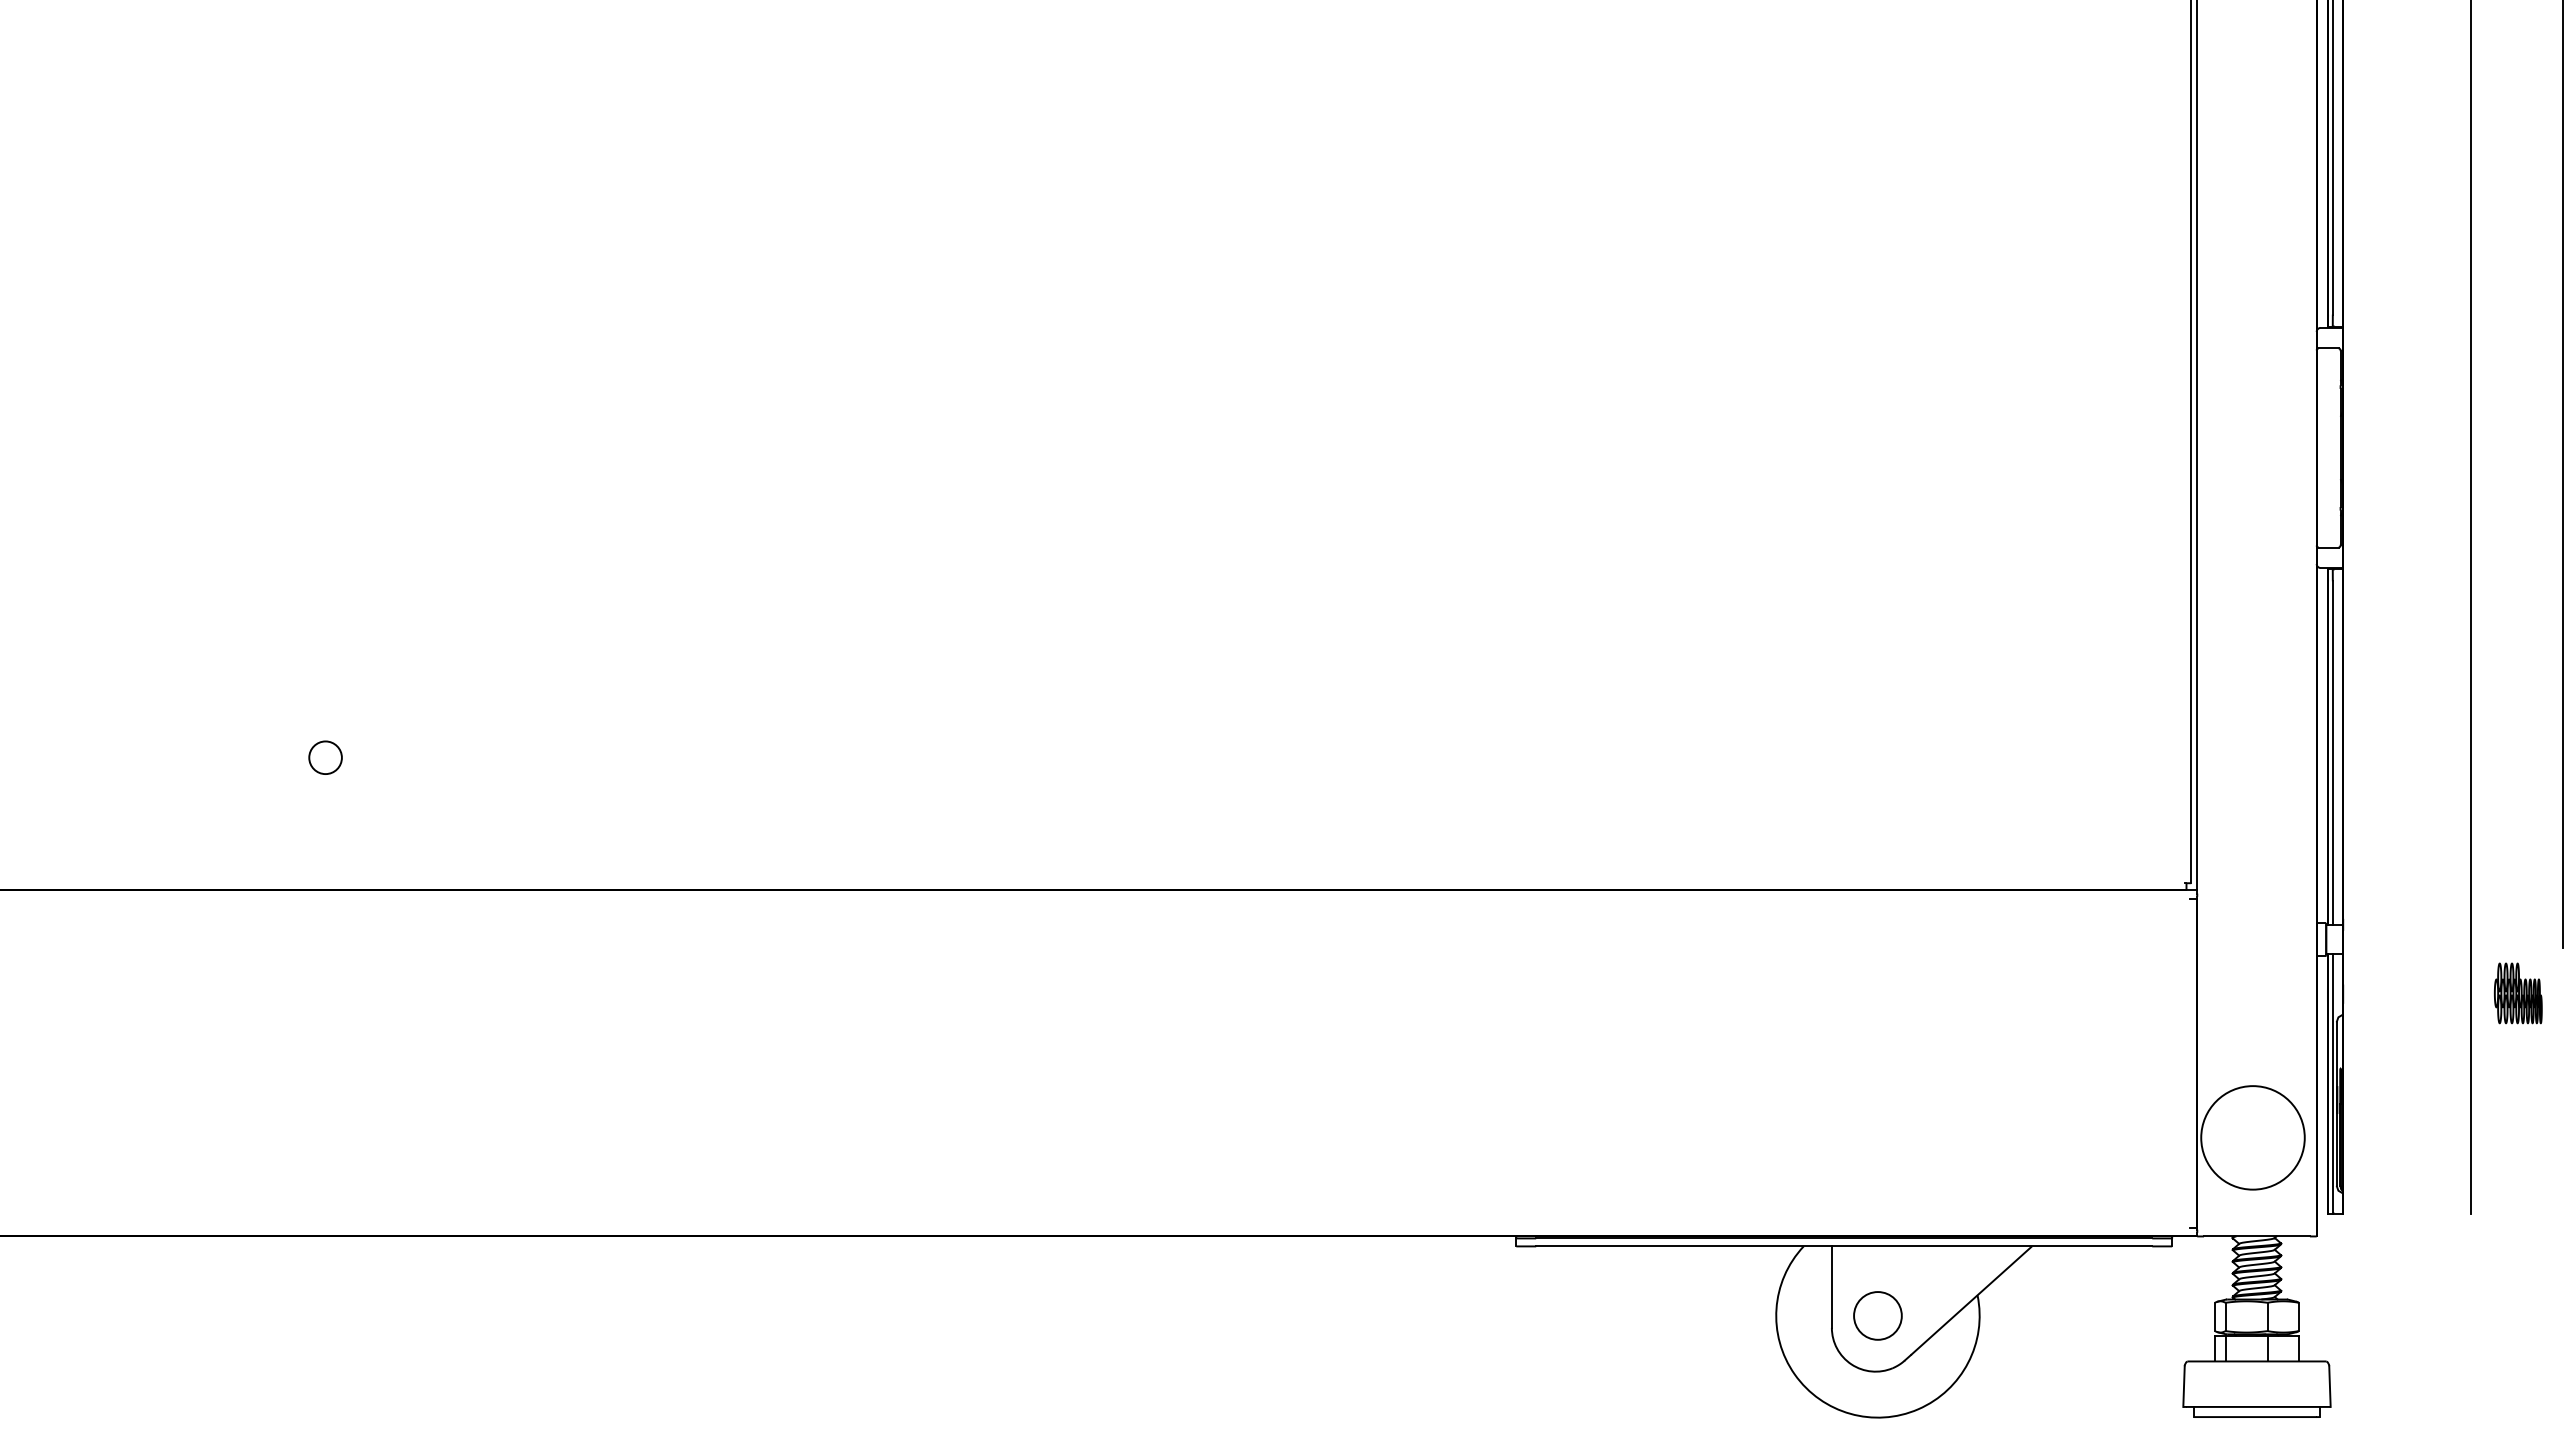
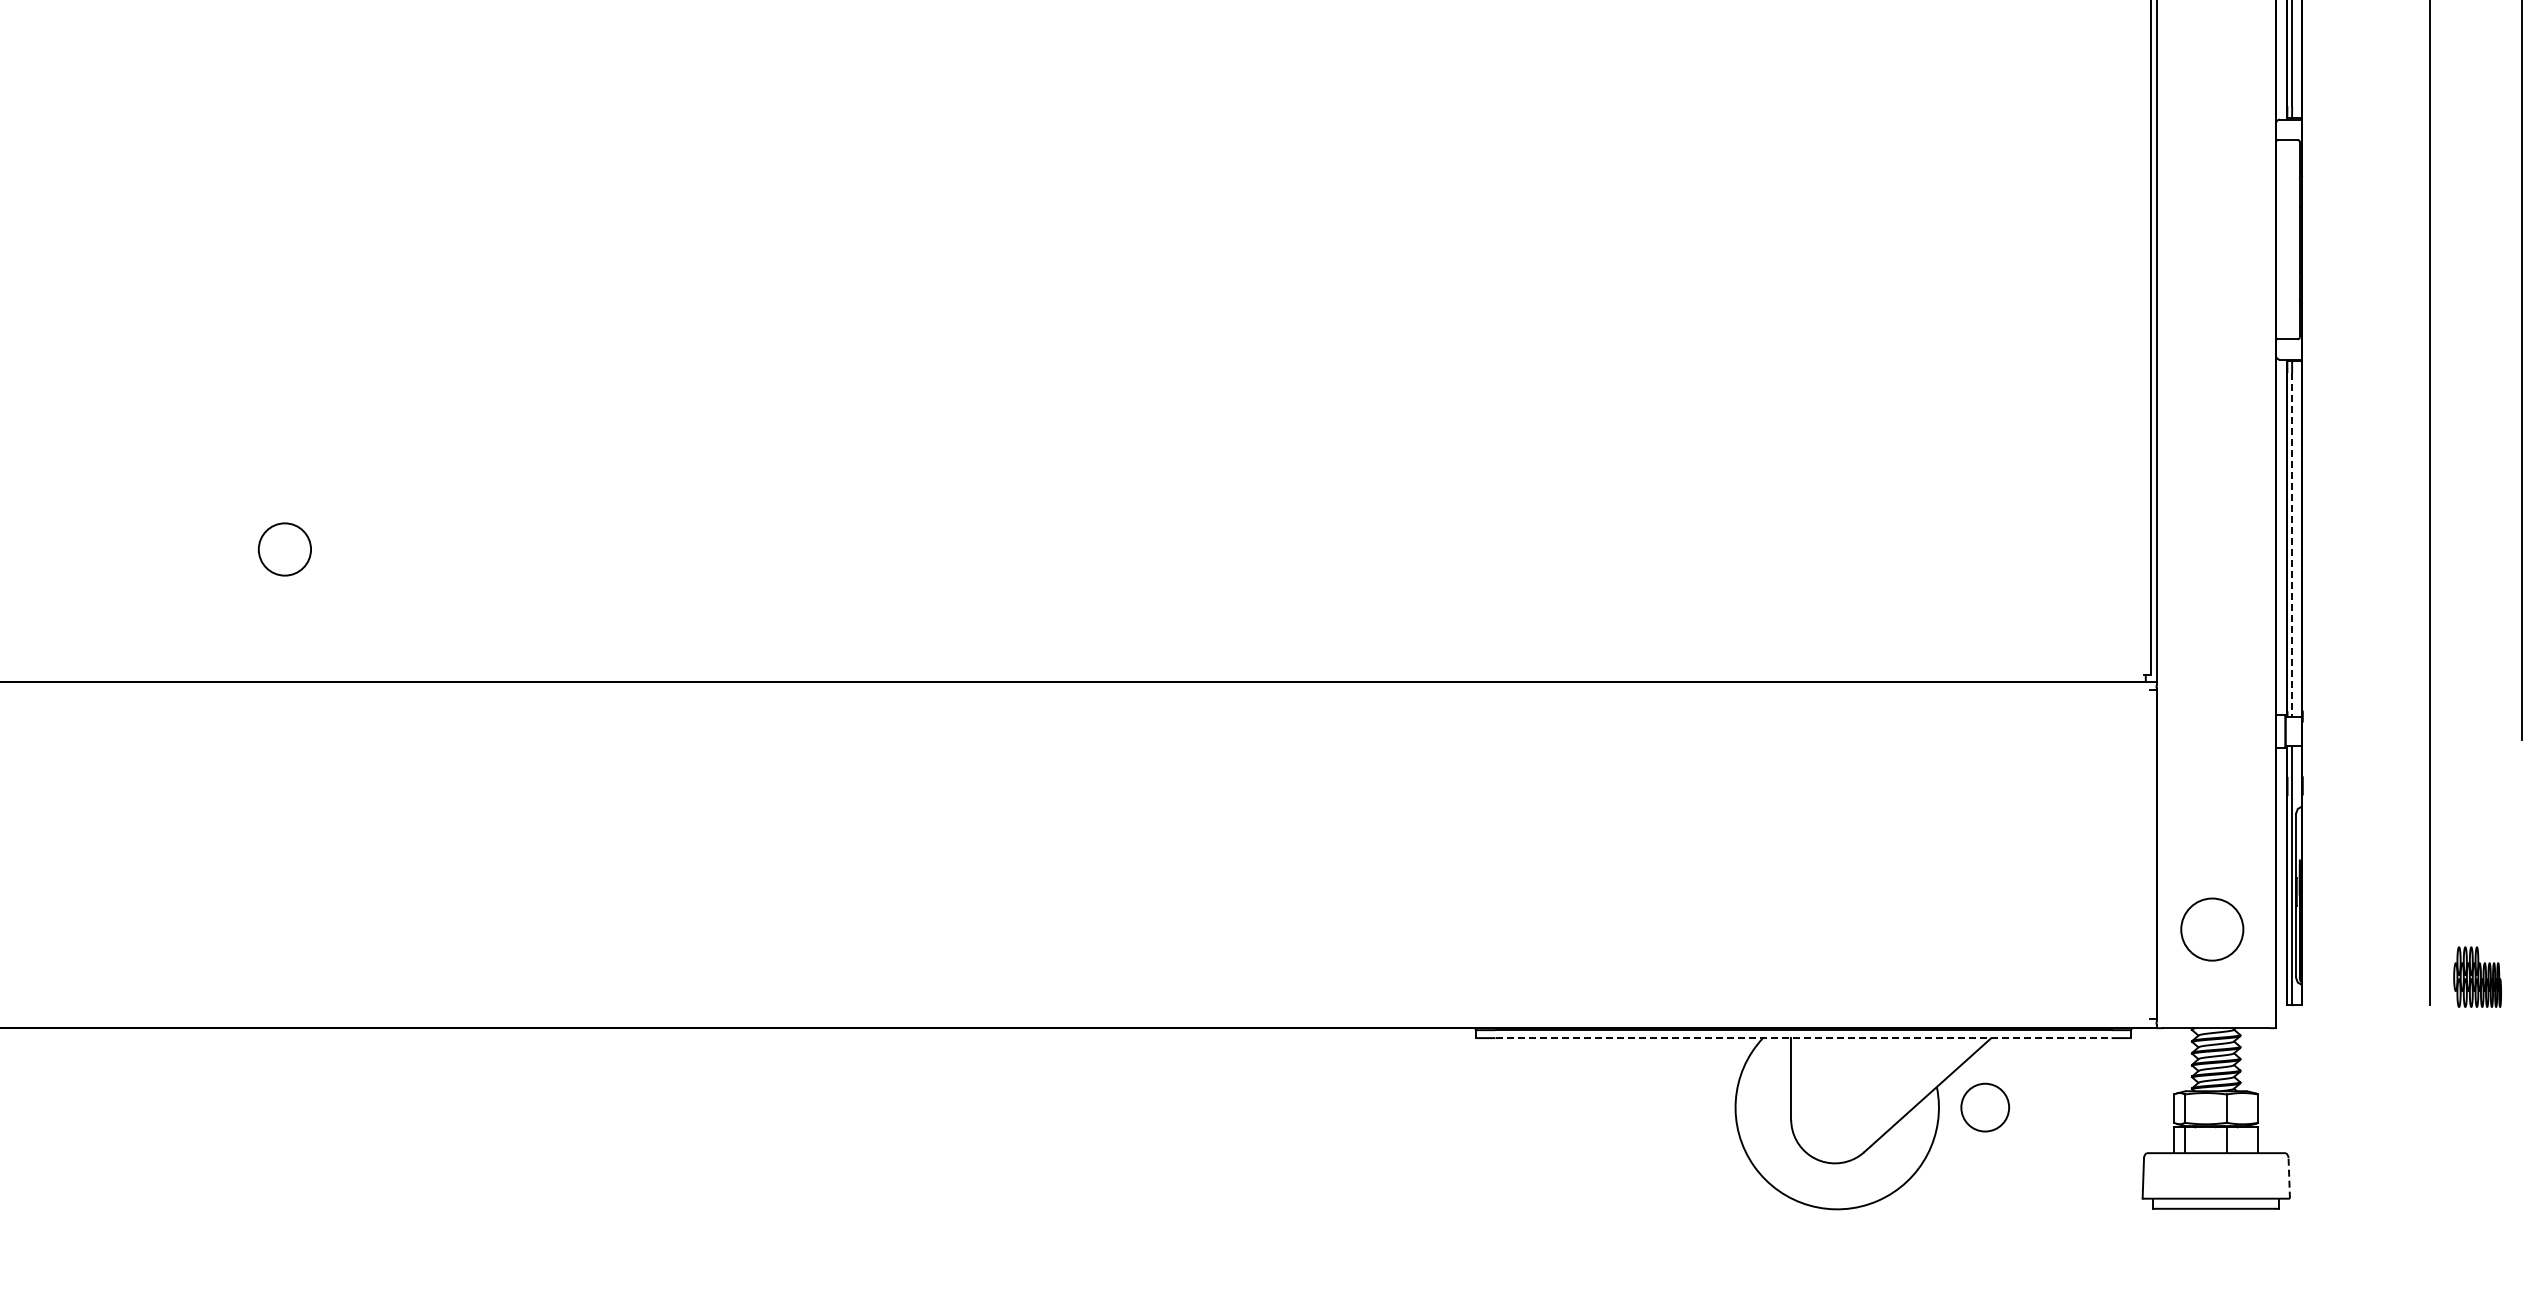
line: (2332, 753) -> (2291, 545), solid -> dashed
circle: (325, 757) -> (284, 549), size x1.6
part: (2518, 993) -> (2477, 977), moved
circle: (2252, 1137) -> (2211, 929), size x0.6
line: (1844, 1246) -> (1803, 1038), solid -> dashed
circle: (1877, 1315) -> (1984, 1107), moved
line: (2329, 1386) -> (2288, 1178), solid -> dashed

